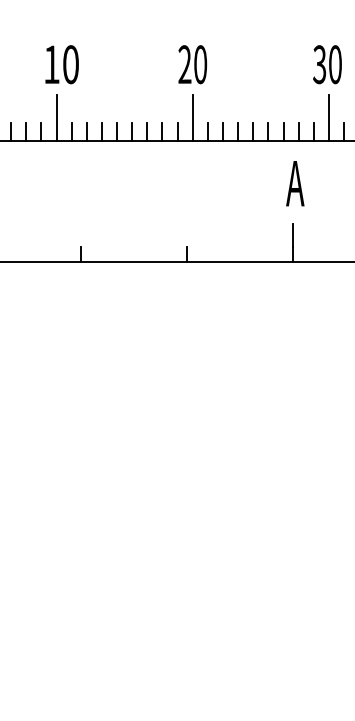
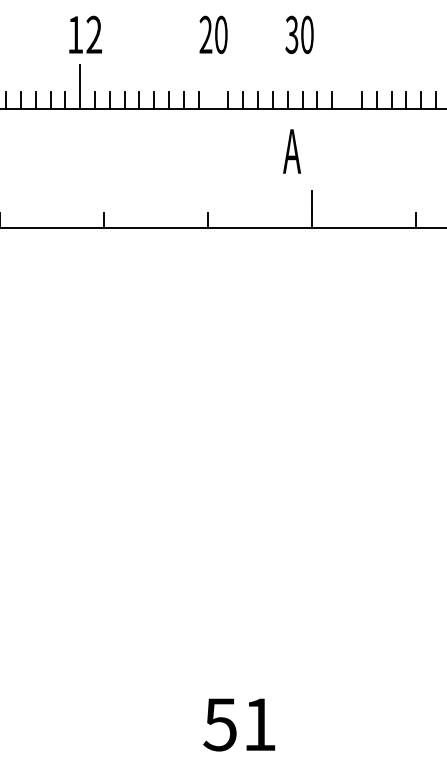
text: (71, 64) -> (94, 34), 10 -> 12
text: (327, 64) -> (299, 34), moved
line: (192, 118) -> (213, 87), removed
line: (329, 118) -> (347, 87), removed
text: (294, 183) -> (291, 151), moved

